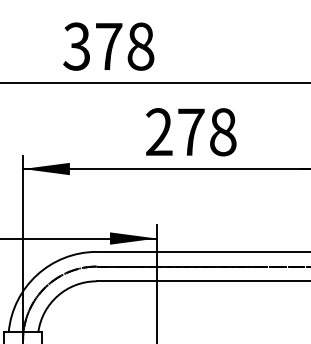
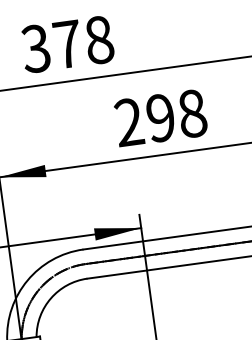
text: (191, 132) -> (161, 118), 278 -> 298

